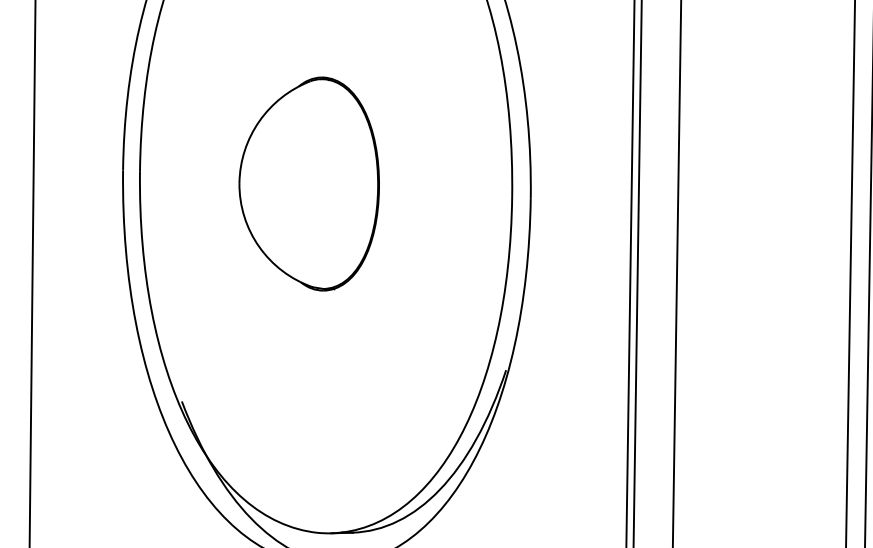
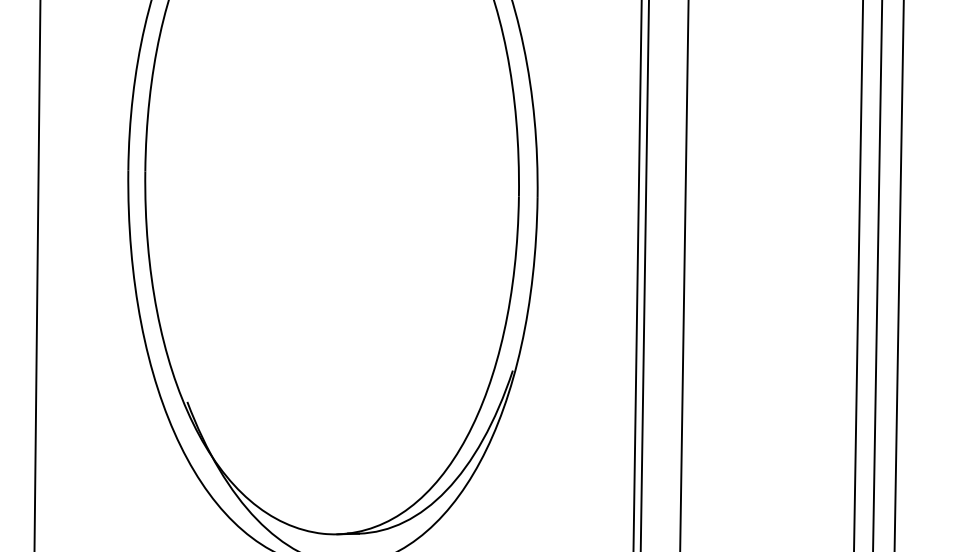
part: (309, 183) -> (315, 183), removed

